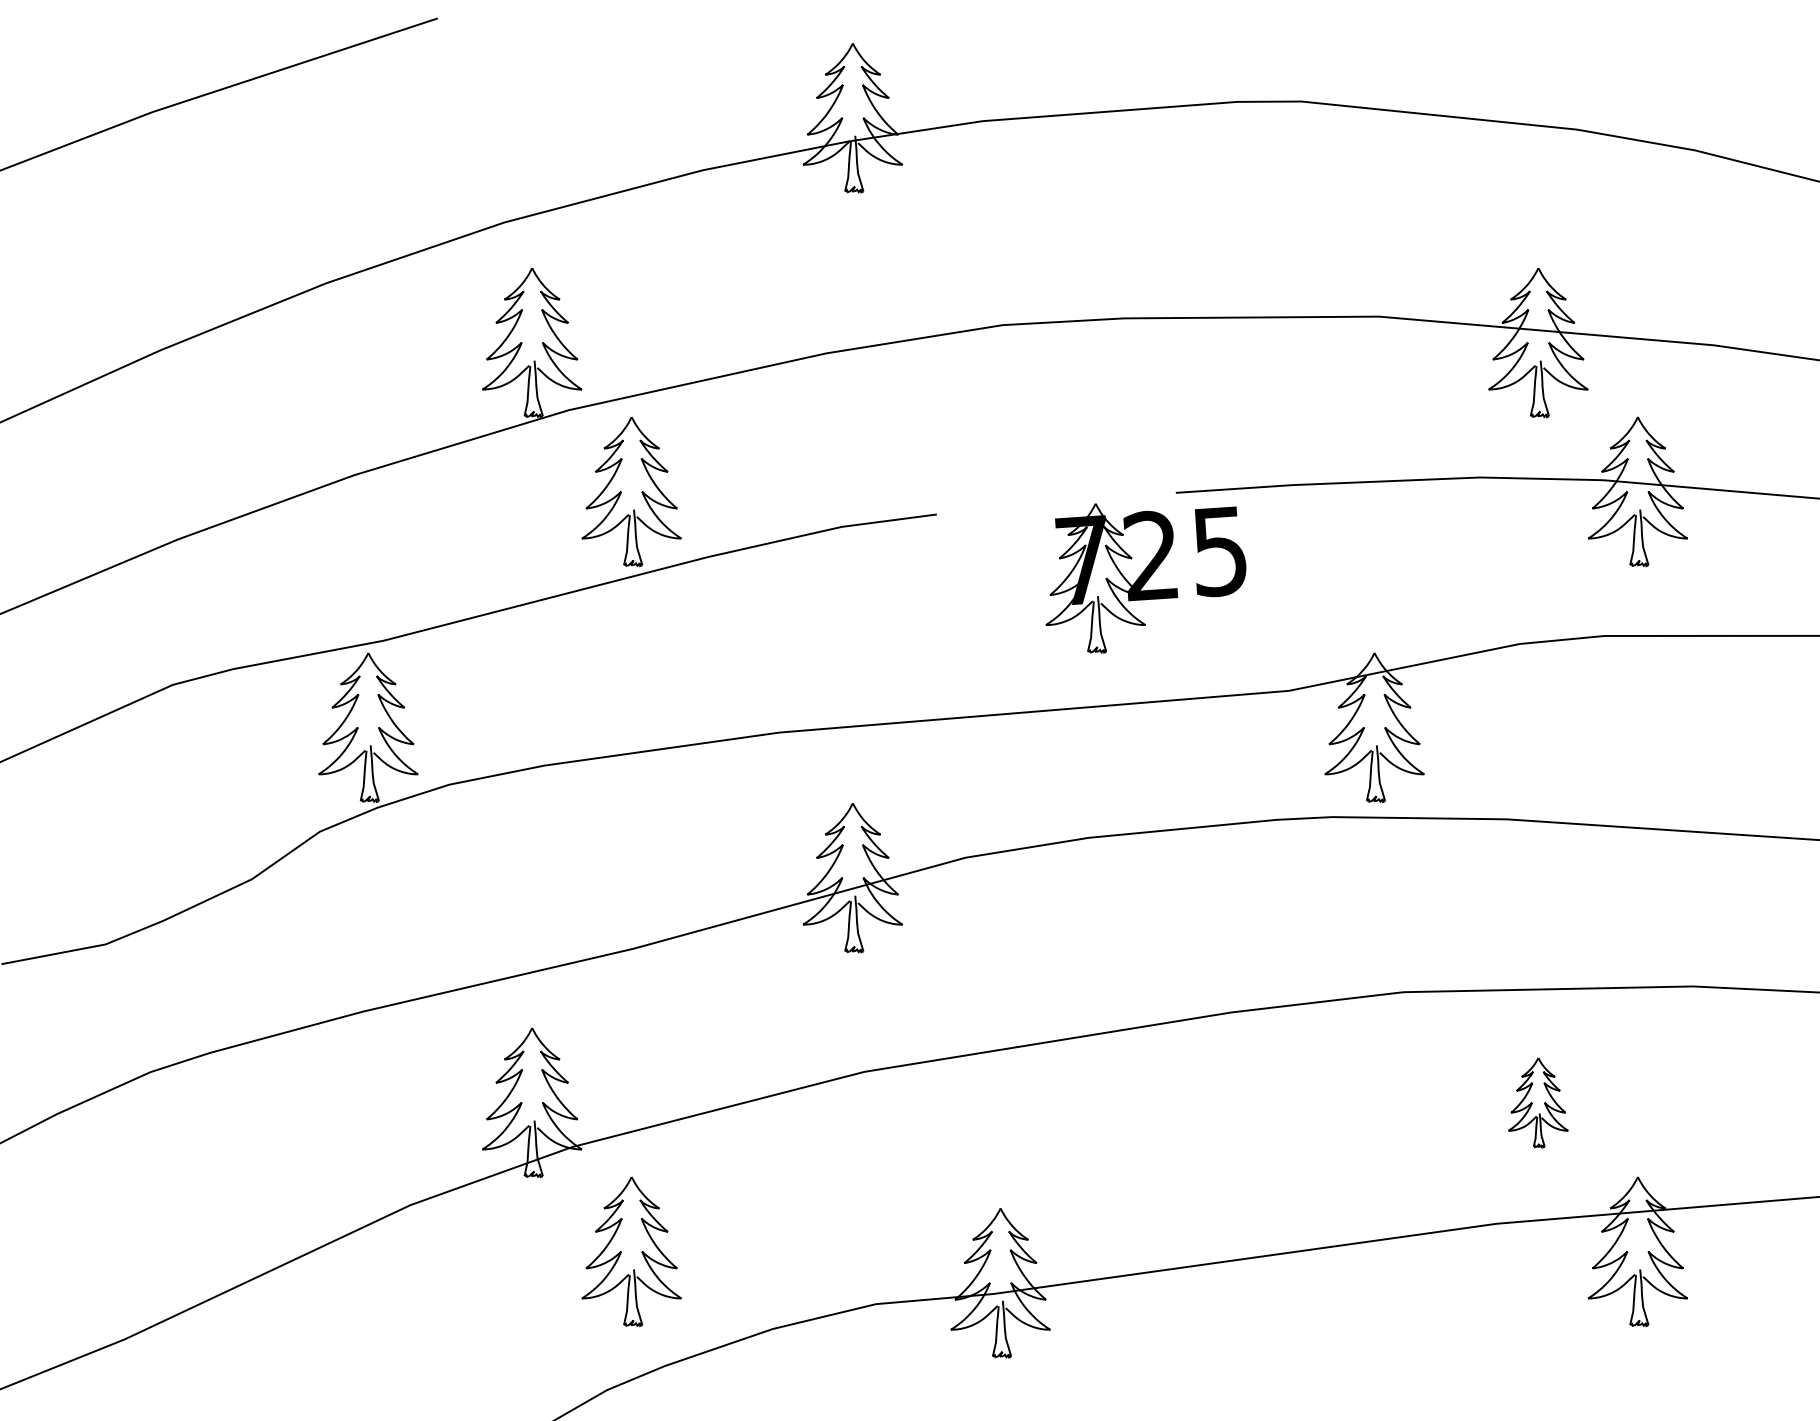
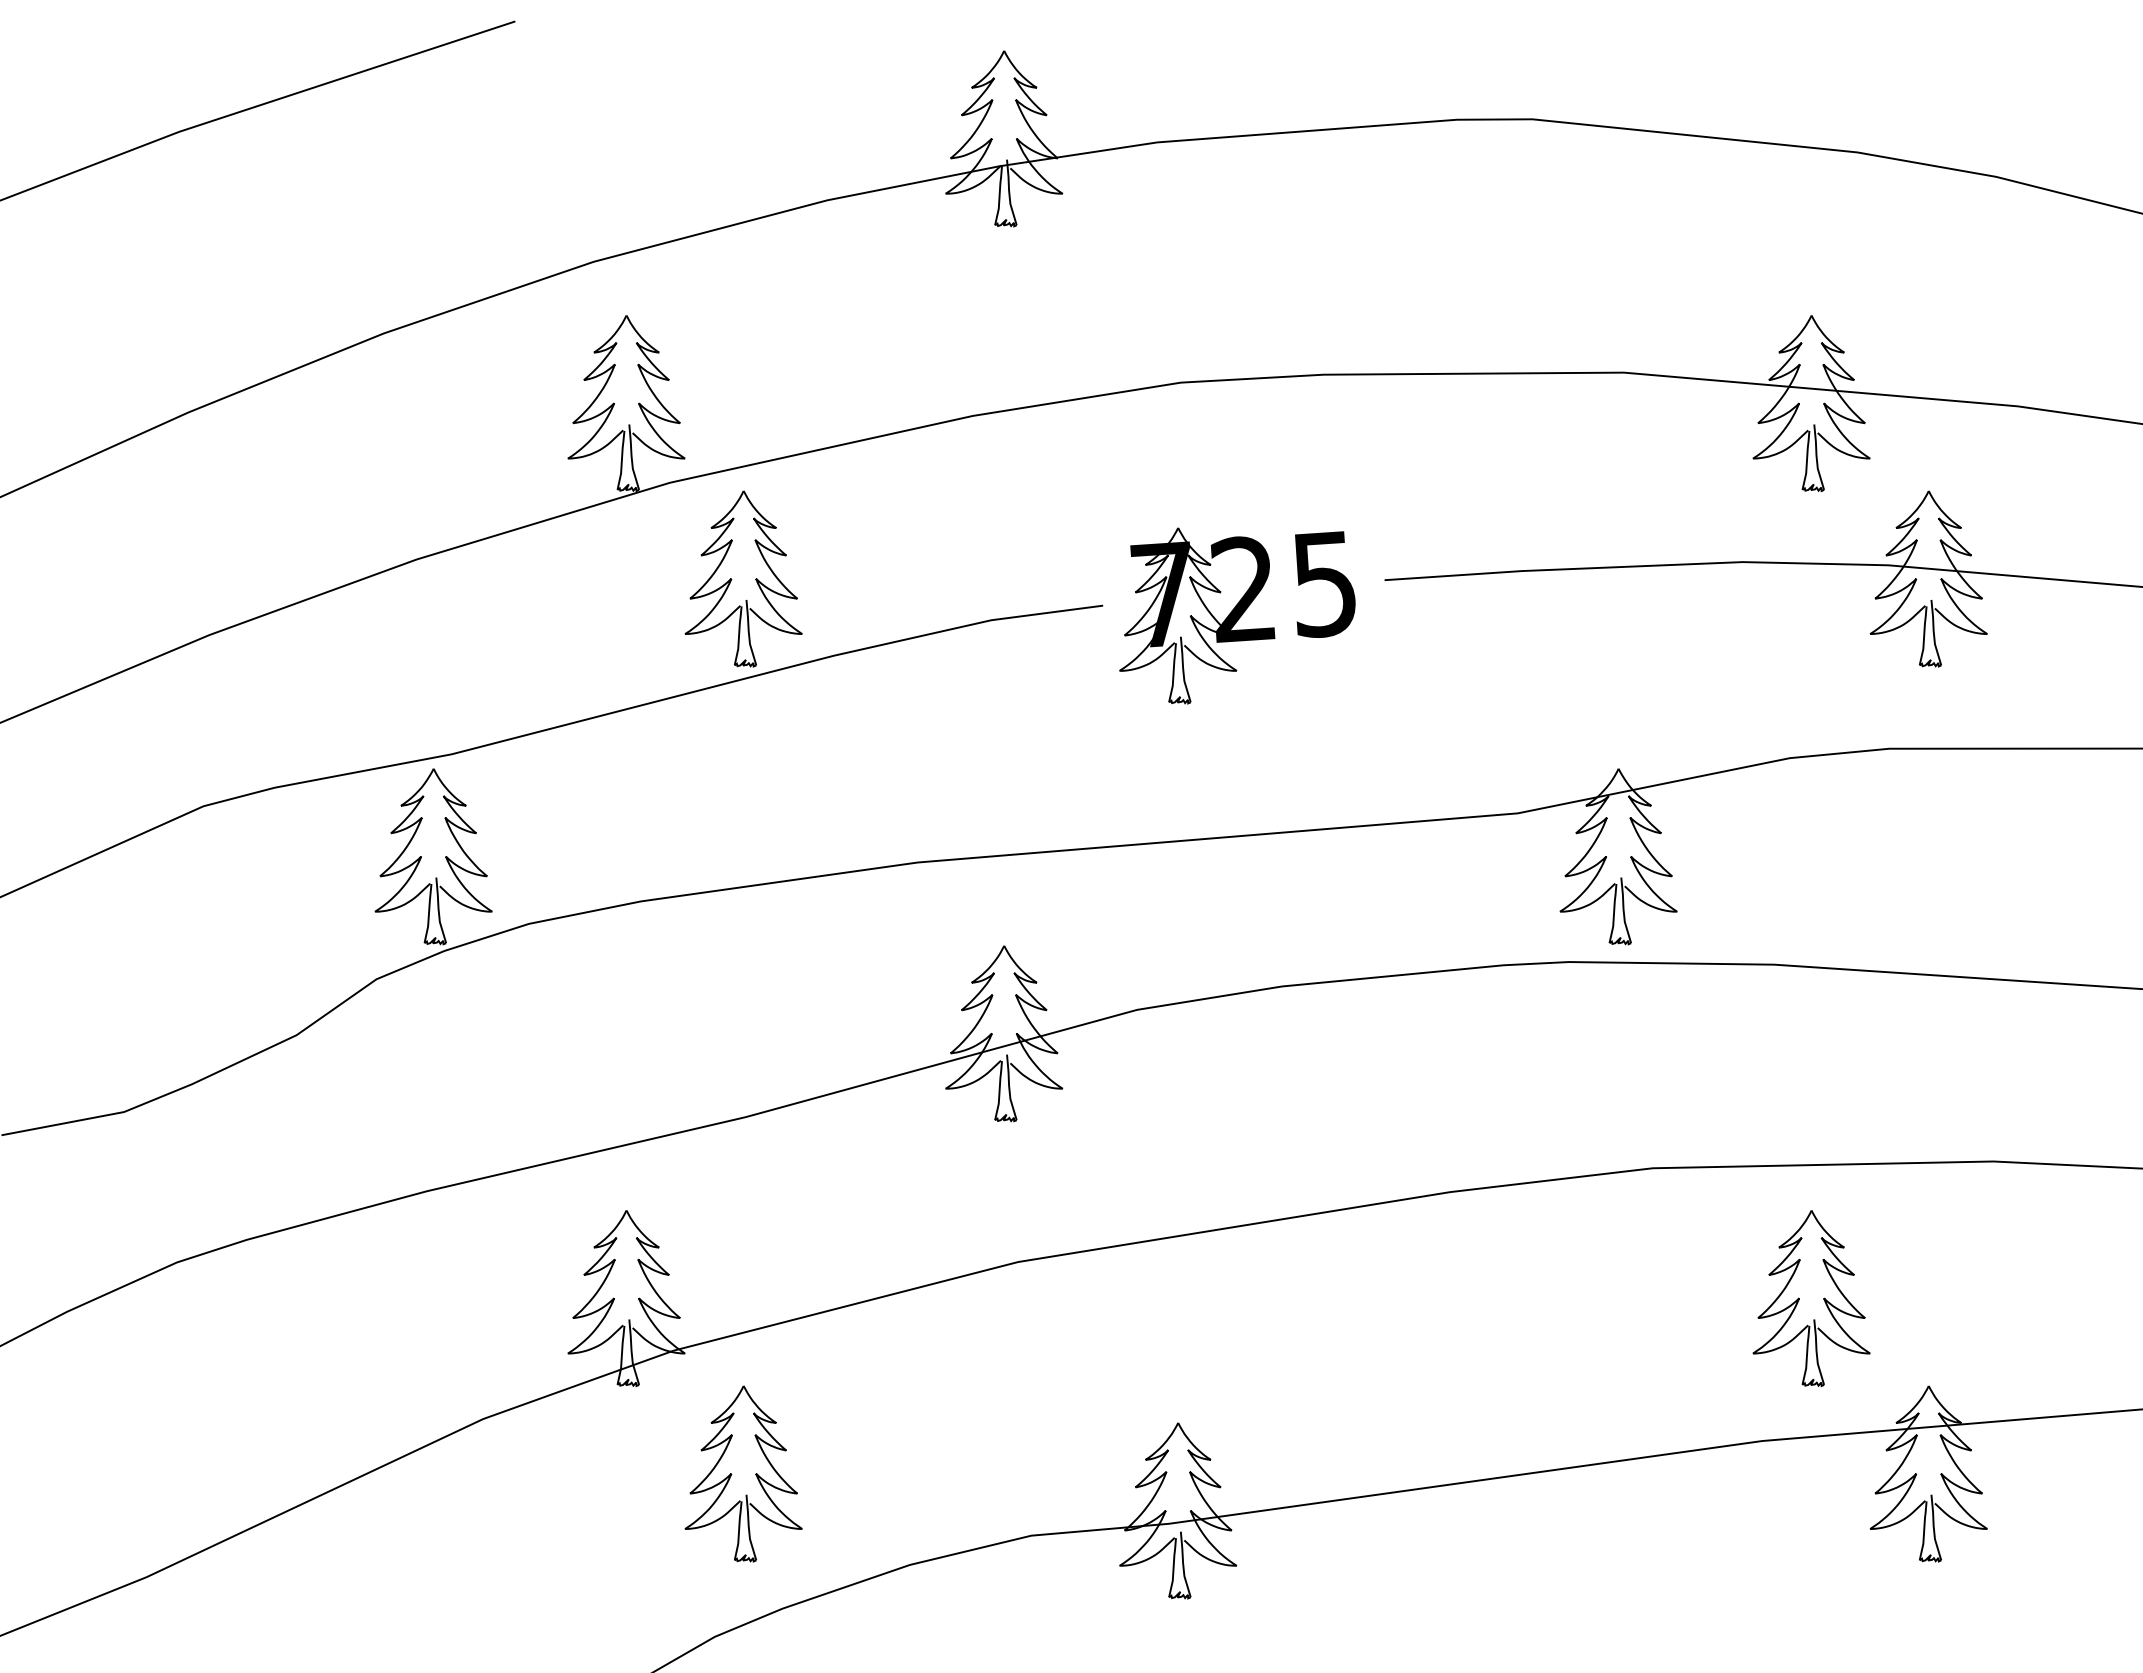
part: (1146, 578) -> (1237, 615), moved
part: (1538, 1102) -> (1811, 1298), size x1.67

